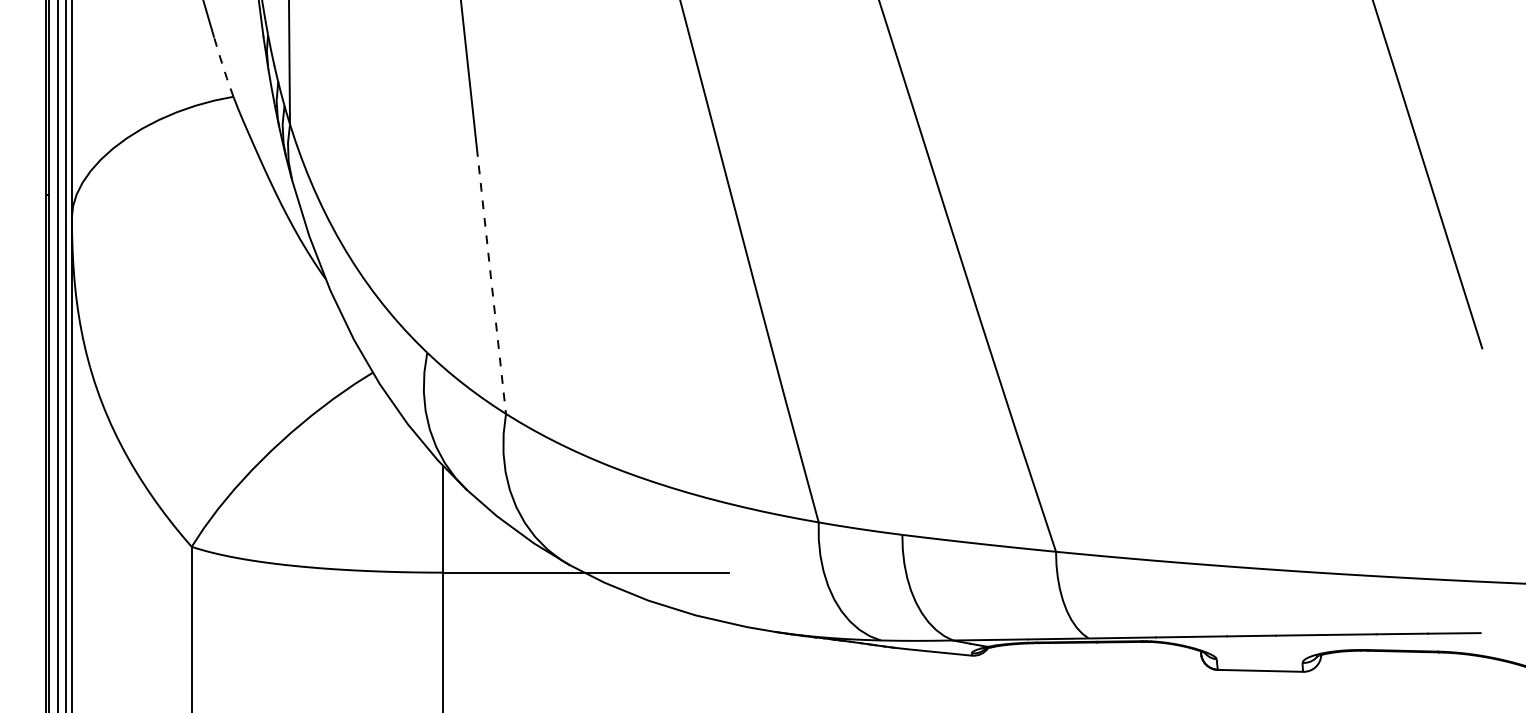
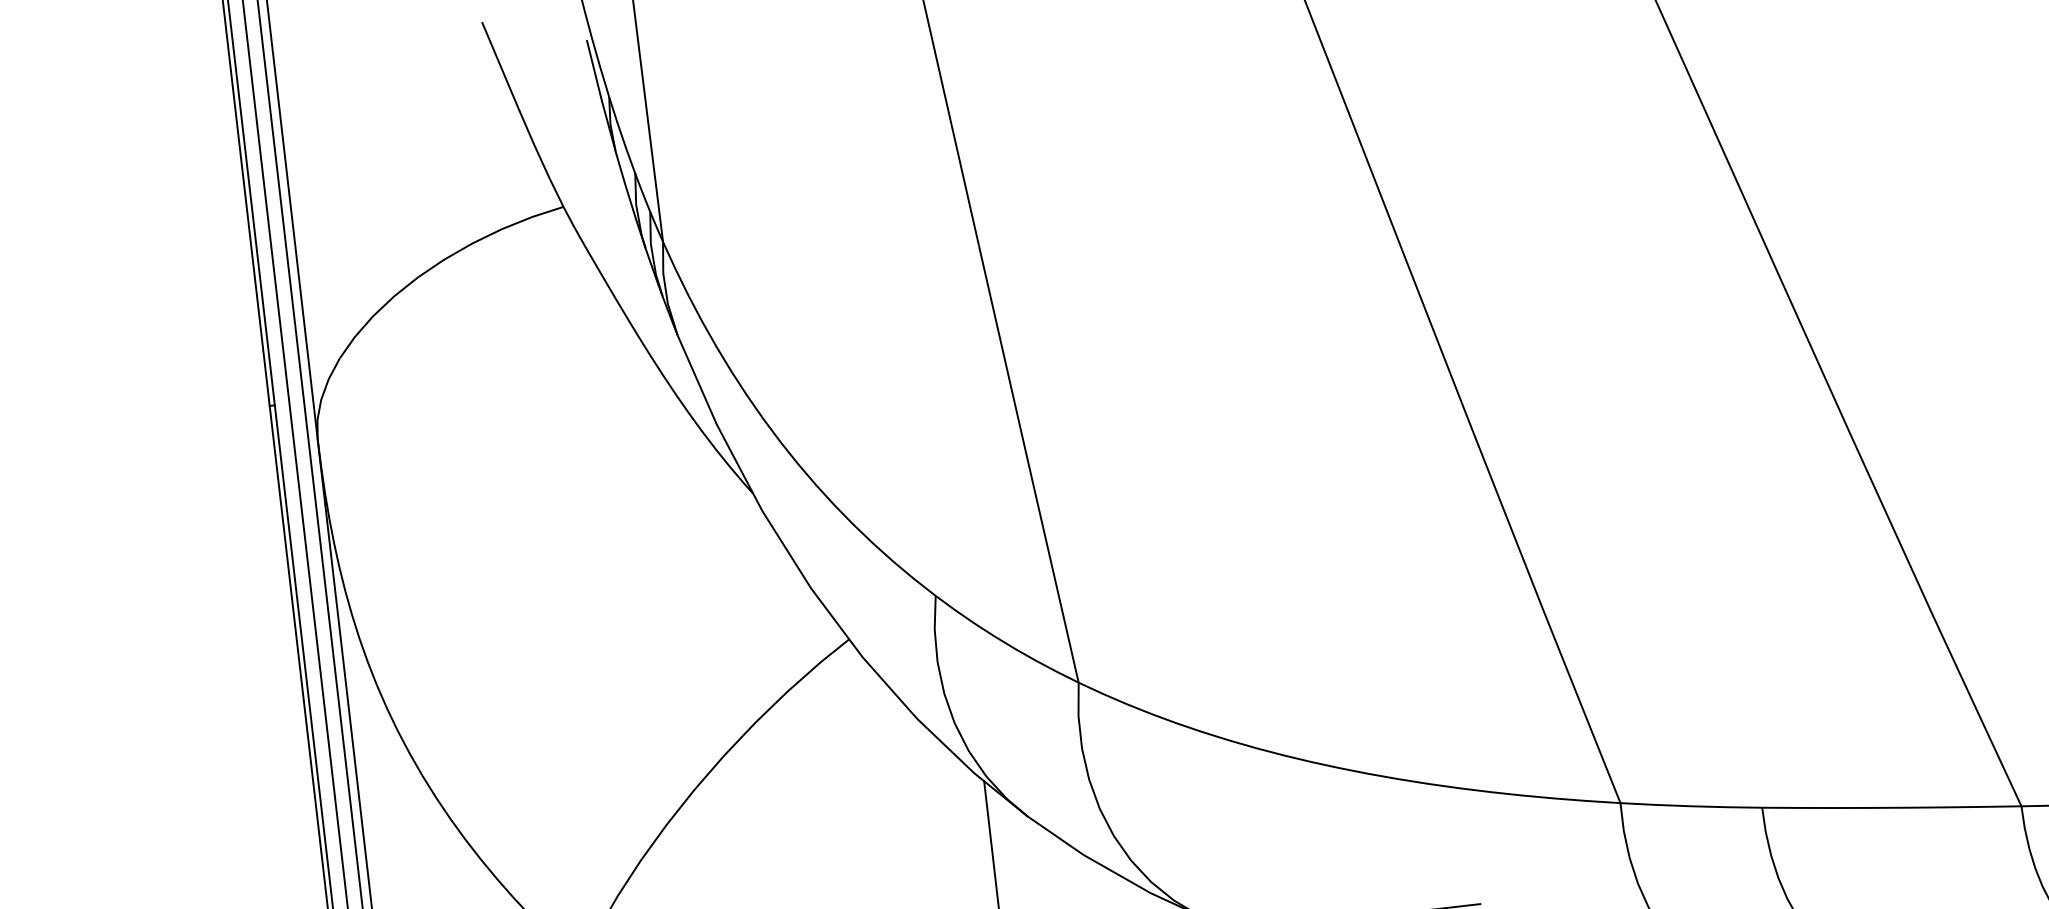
line: (223, 66) -> (541, 158), dashed -> solid
line: (491, 280) -> (1028, 463), dashed -> solid

